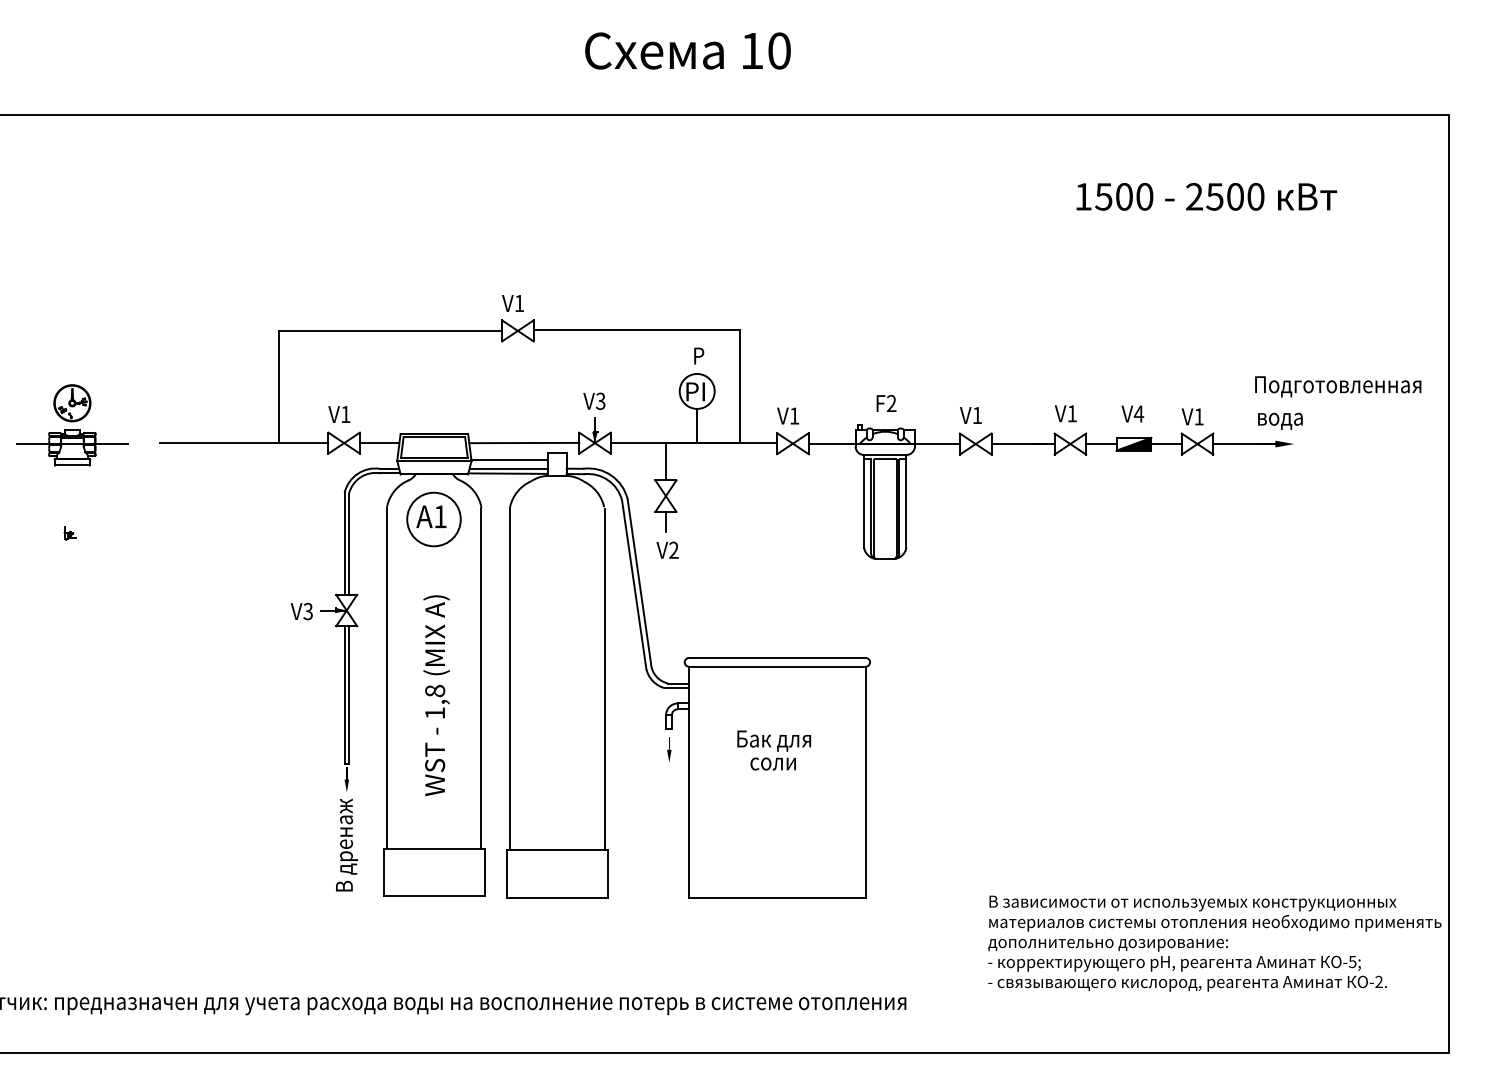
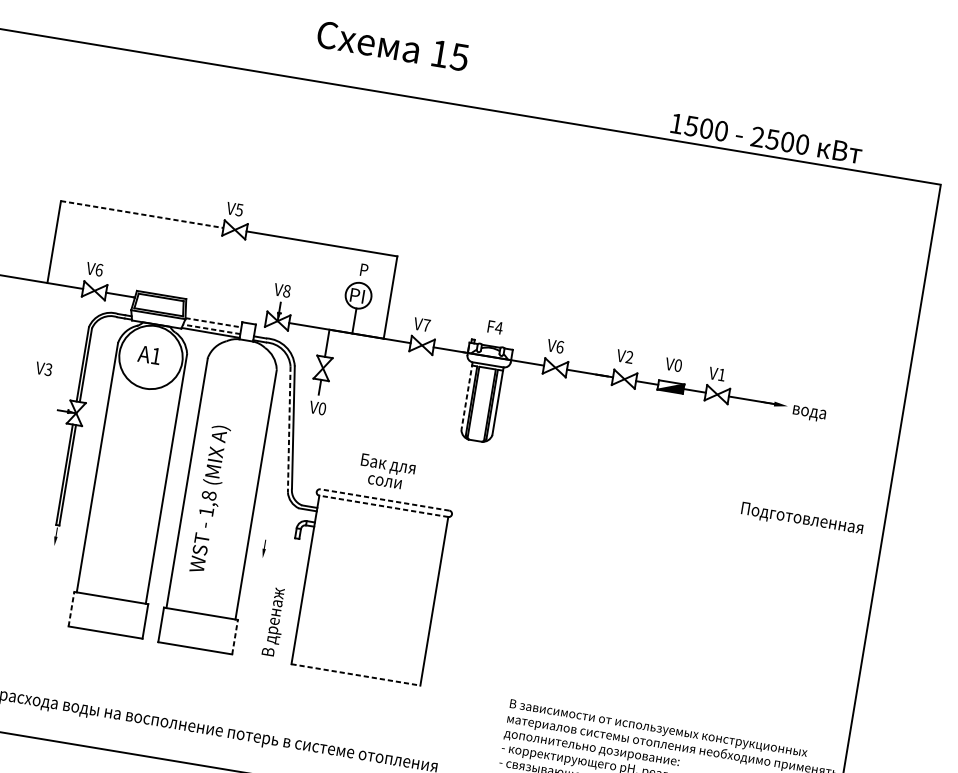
text: (778, 50) -> (459, 56), 10 -> 15
text: (1206, 196) -> (766, 138), moved
text: (519, 303) -> (239, 210), V1 -> V5
line: (391, 330) -> (142, 214), solid -> dashed
text: (1338, 386) -> (802, 519), moved
text: (600, 400) -> (286, 290), V3 -> V8
text: (891, 402) -> (499, 327), F2 -> F4
text: (1071, 413) -> (629, 357), V1 -> V2
text: (1138, 413) -> (677, 365), V4 -> V0
text: (345, 414) -> (99, 270), V1 -> V6
text: (794, 415) -> (426, 325), V1 -> V7
text: (977, 415) -> (560, 347), V1 -> V6
text: (1280, 420) -> (809, 413), moved
line: (524, 442) -> (226, 312), removed
line: (510, 459) -> (214, 322), solid -> dashed
line: (508, 468) -> (211, 329), solid -> dashed
line: (864, 501) -> (467, 396), solid -> dashed
circle: (433, 519) -> (150, 357), size x1.6
text: (673, 549) -> (322, 408), V2 -> V0
line: (634, 585) -> (289, 429), solid -> dashed
text: (301, 611) -> (43, 368), moved
line: (776, 657) -> (384, 499), solid -> dashed
line: (776, 666) -> (383, 506), solid -> dashed
text: (436, 695) -> (209, 499), moved
part: (669, 749) -> (264, 548), moved
text: (774, 750) -> (387, 472), moved
text: (346, 844) -> (274, 621), moved
line: (383, 872) -> (71, 608), solid -> dashed
line: (607, 874) -> (234, 637), solid -> dashed
line: (777, 897) -> (356, 674), solid -> dashed

